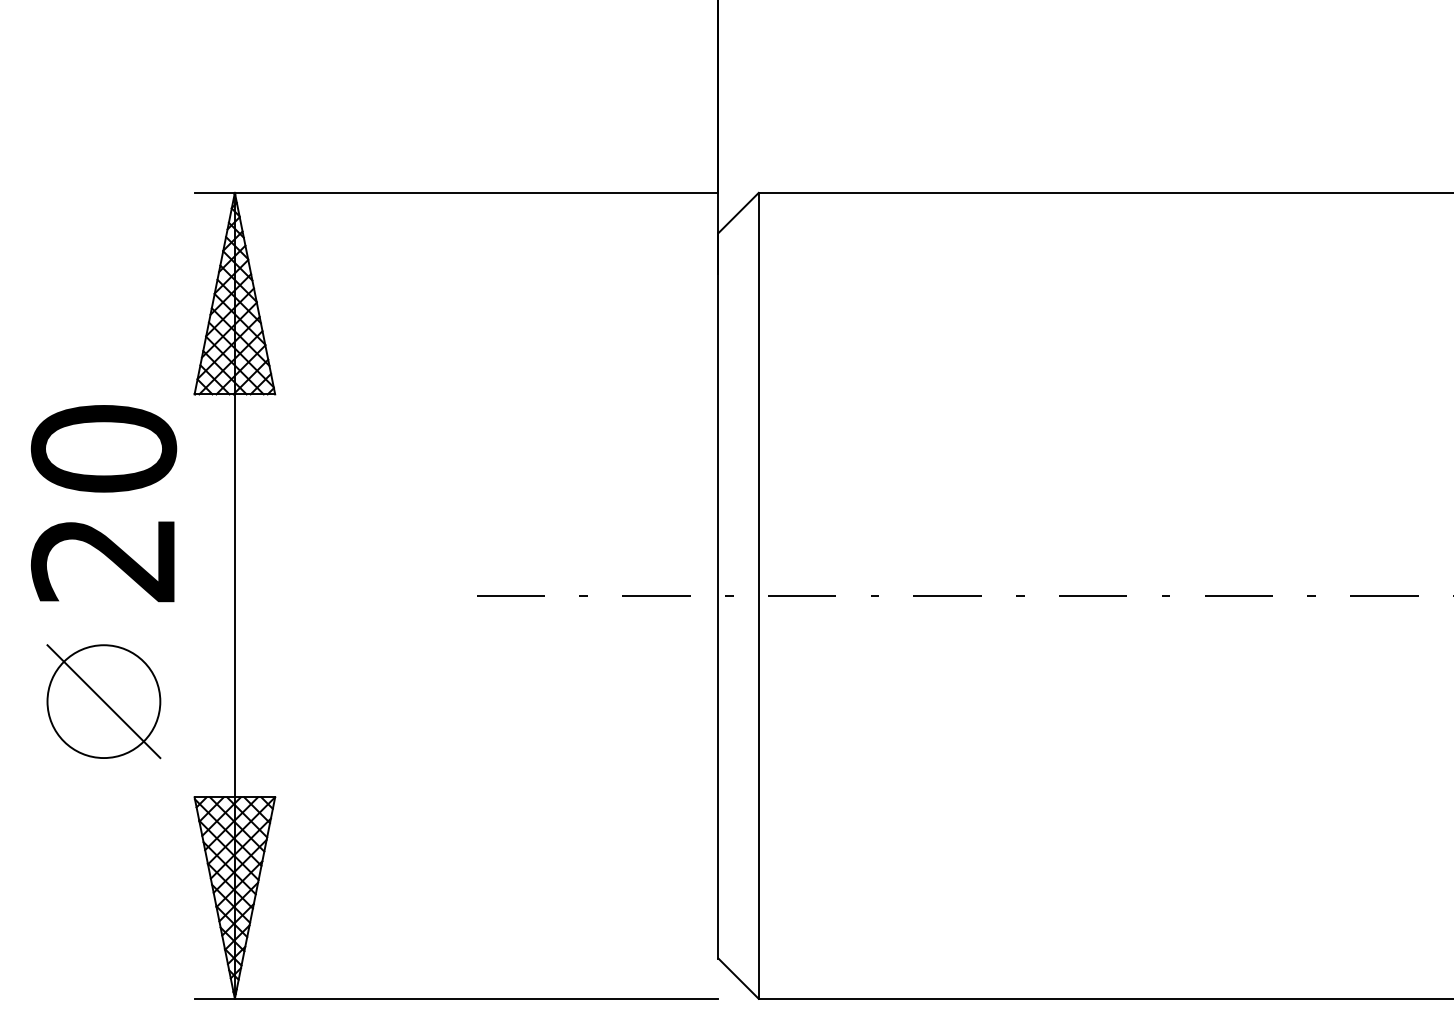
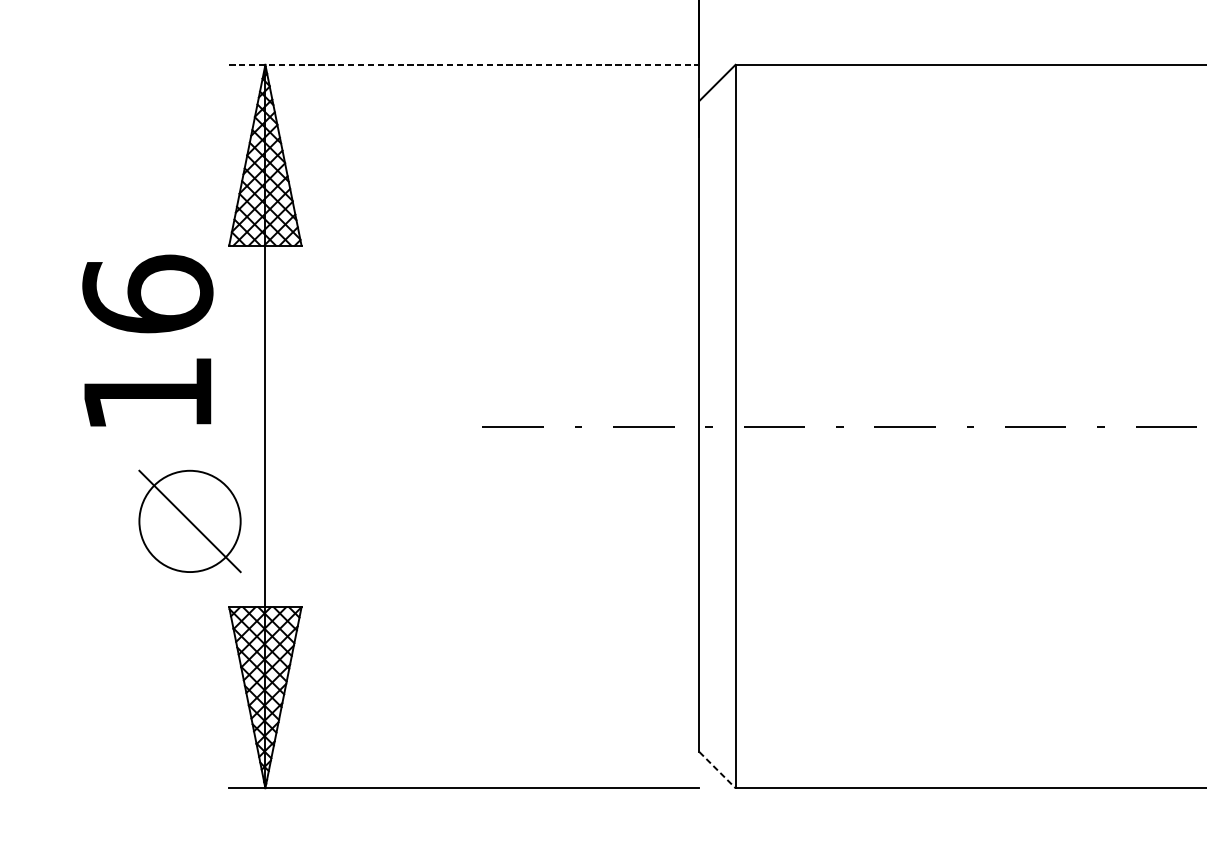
line: (456, 192) -> (464, 64), solid -> dashed
text: (103, 503) -> (147, 343), 20 -> 16
part: (103, 701) -> (189, 521), moved
line: (738, 979) -> (717, 770), solid -> dashed

